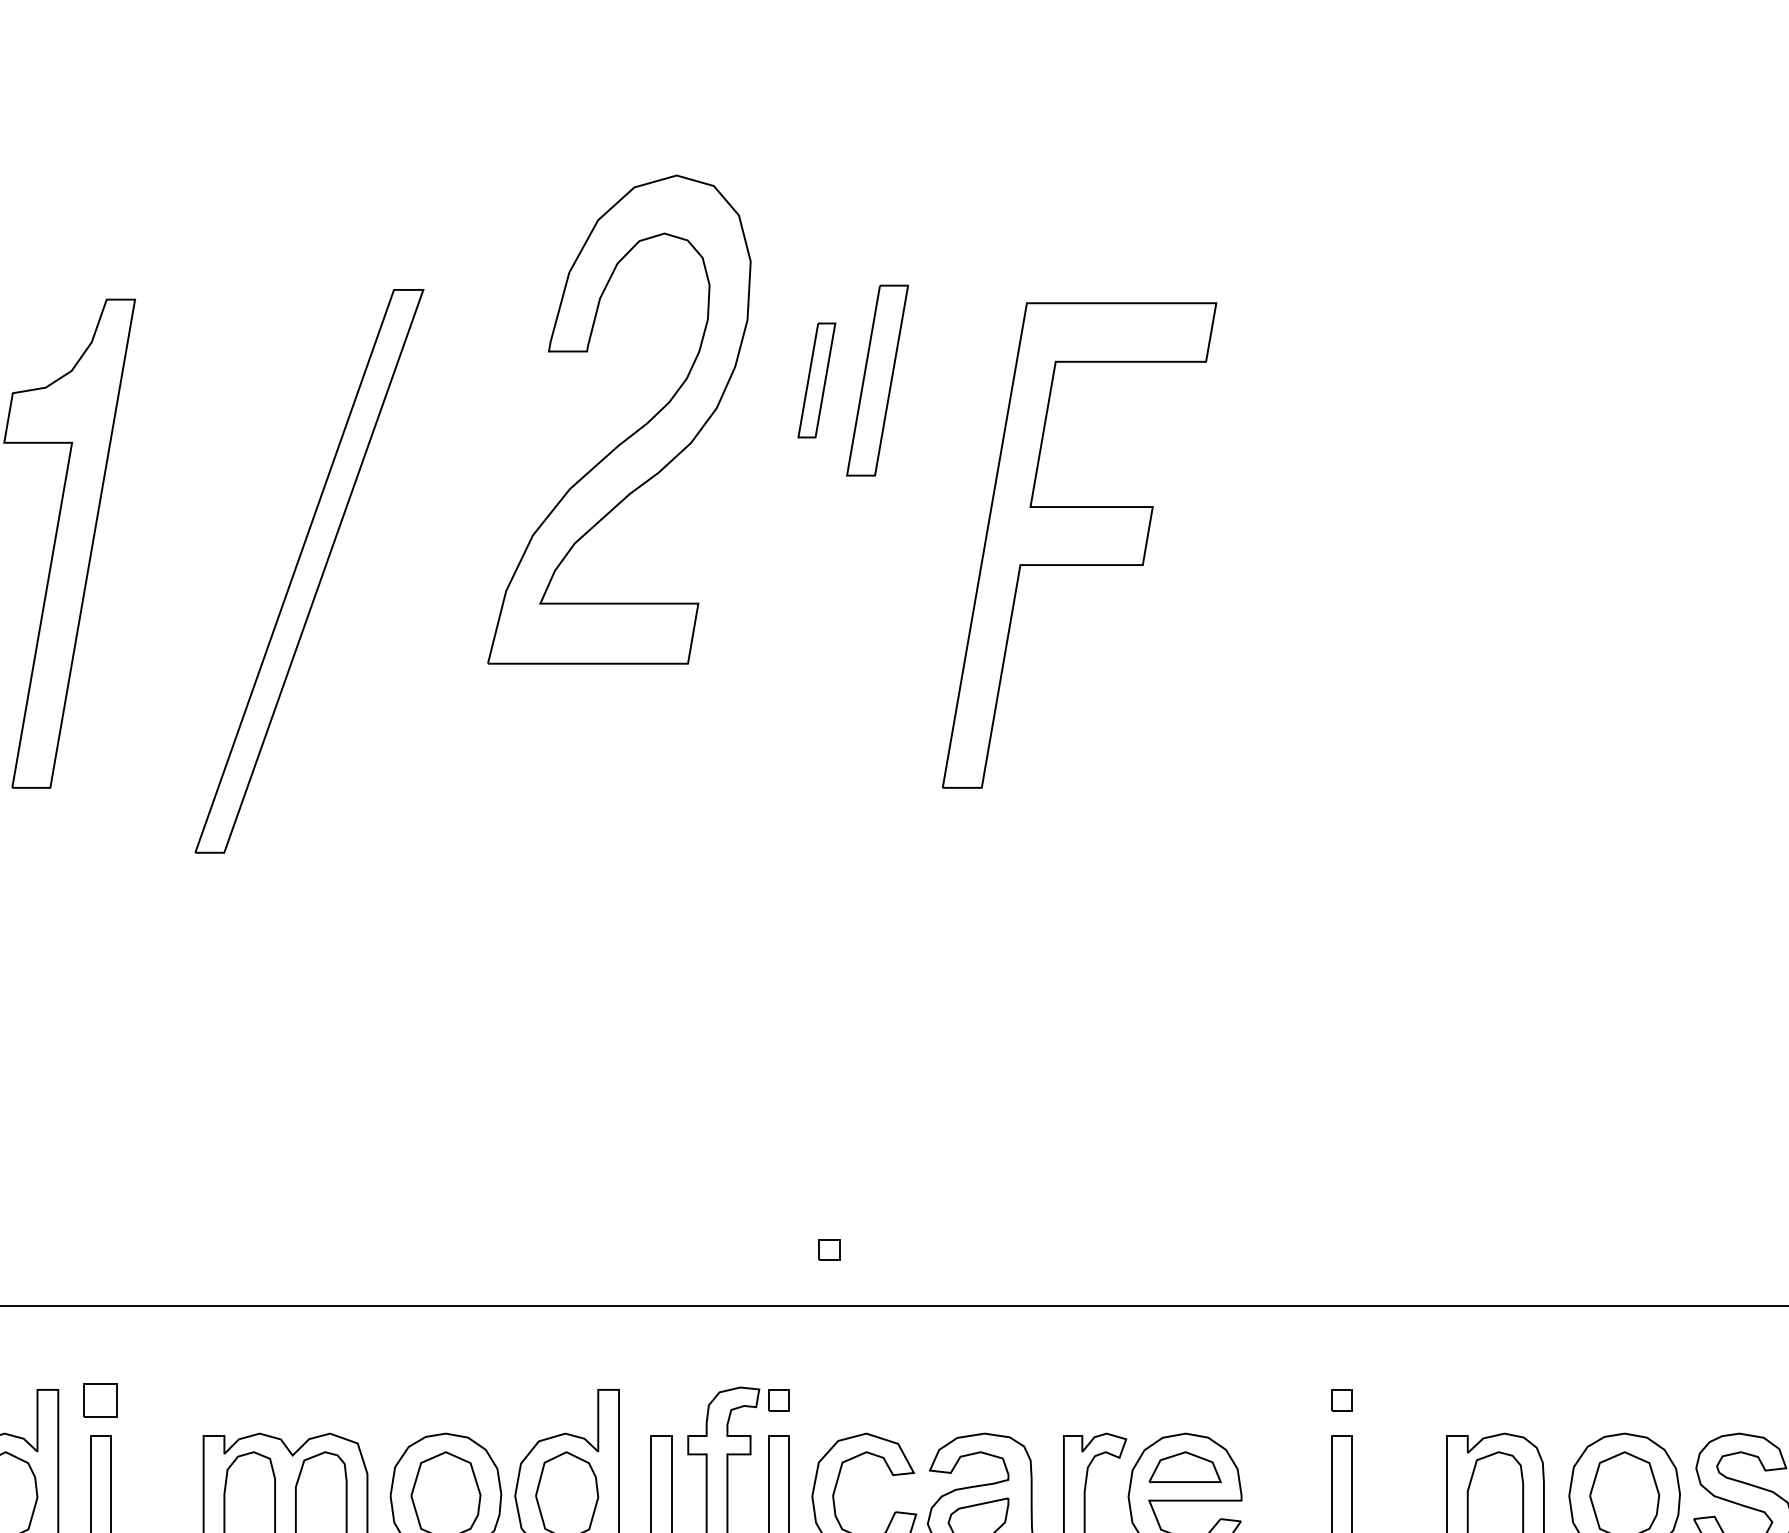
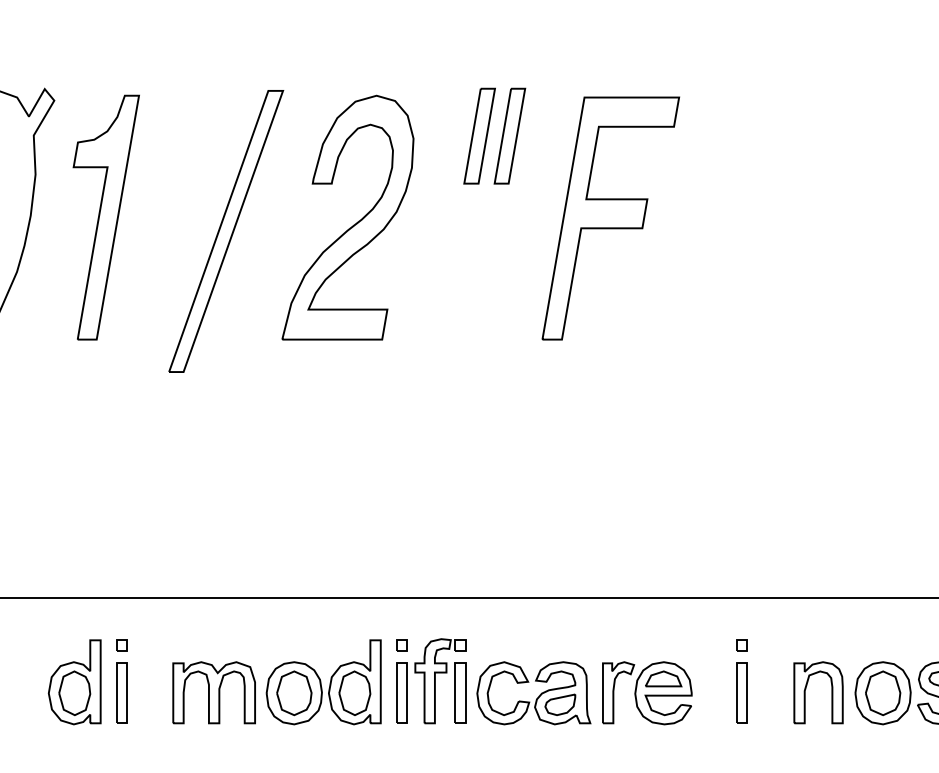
part: (816, 379) -> (479, 135), size x1.67
part: (630, 433) -> (353, 224), moved
part: (828, 1250) -> (401, 645), moved
part: (99, 1400) -> (121, 645), size x0.62

